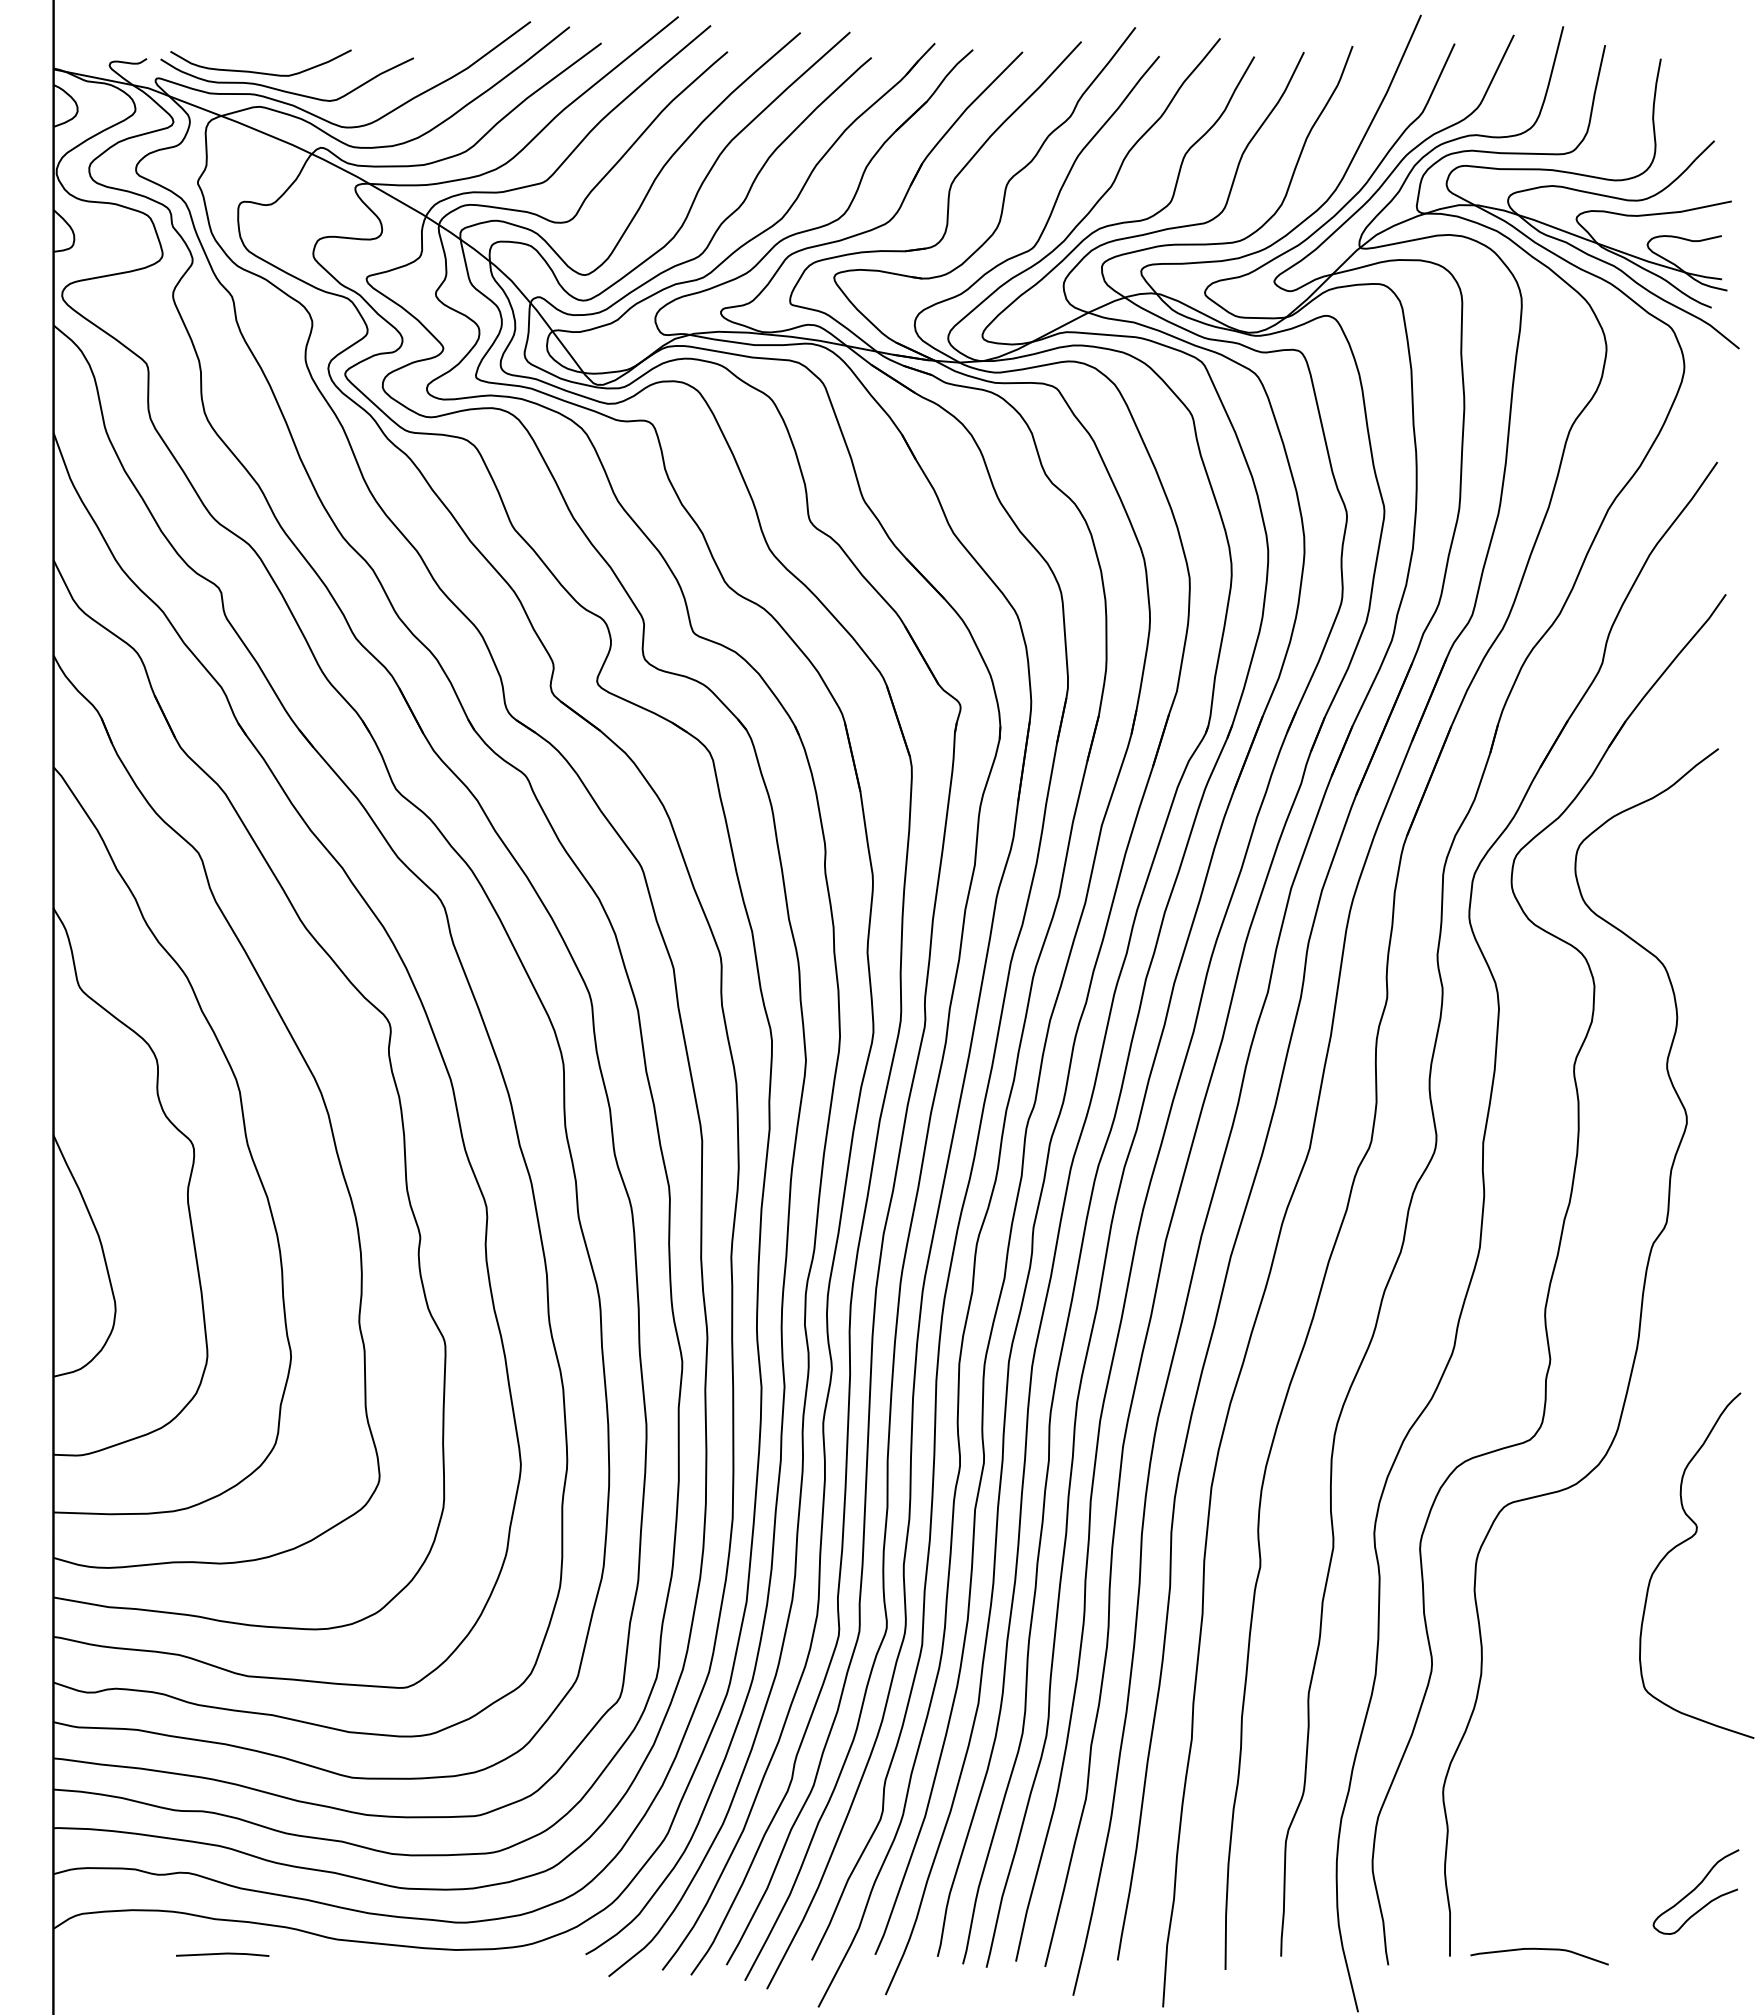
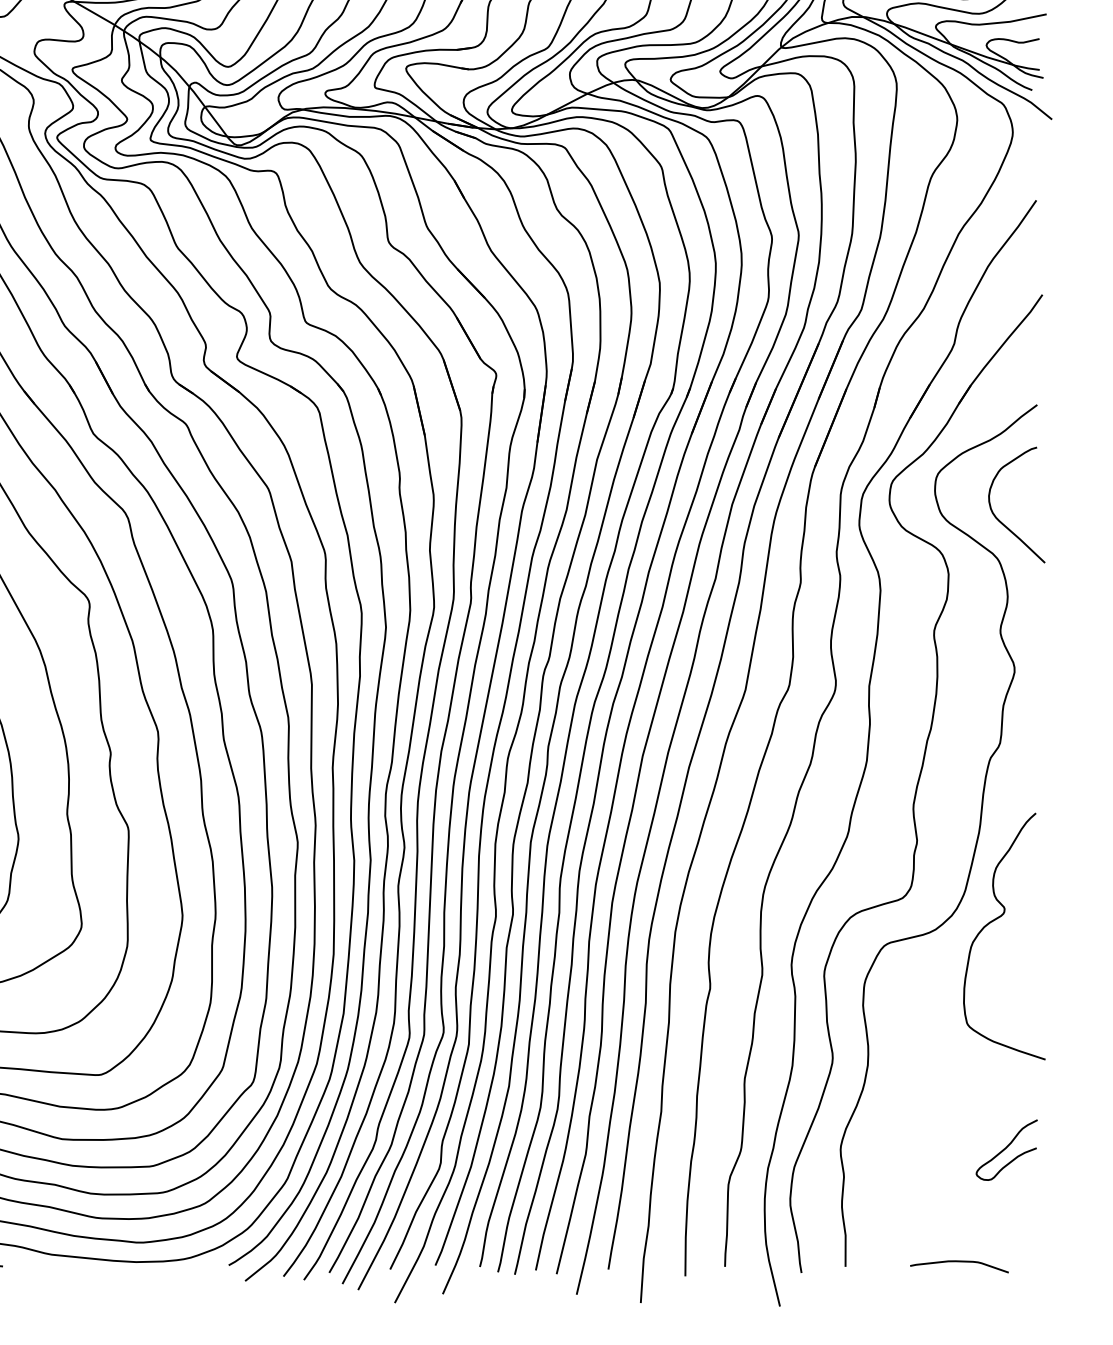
curve: (1668, 912) -> (1001, 521), added
curve: (1683, 1543) -> (995, 920), moved
curve: (1694, 1890) -> (1005, 1149), moved
curve: (1539, 1949) -> (959, 1261), moved

